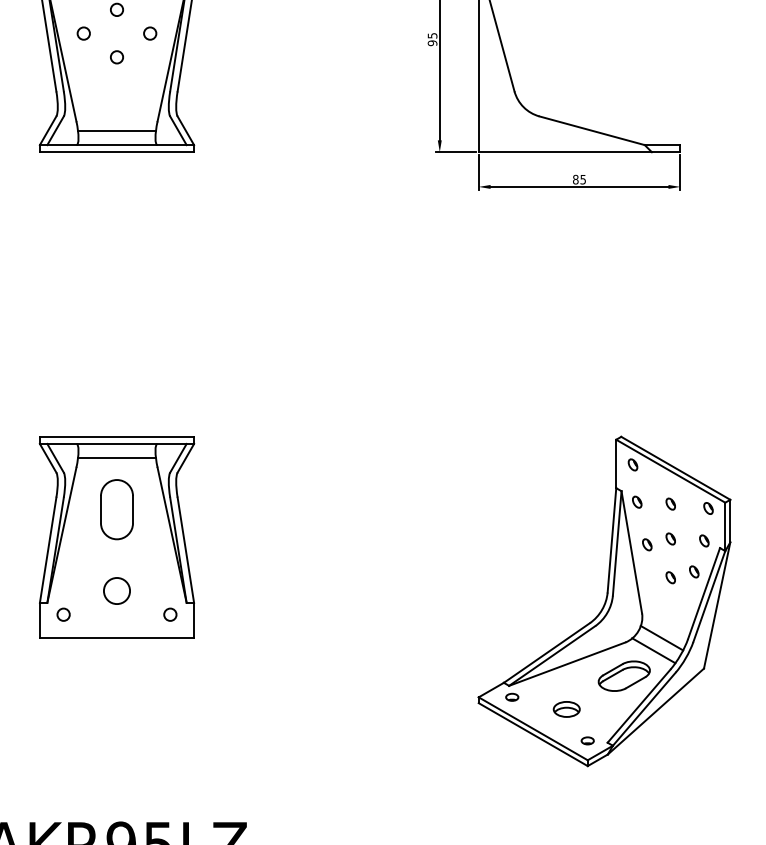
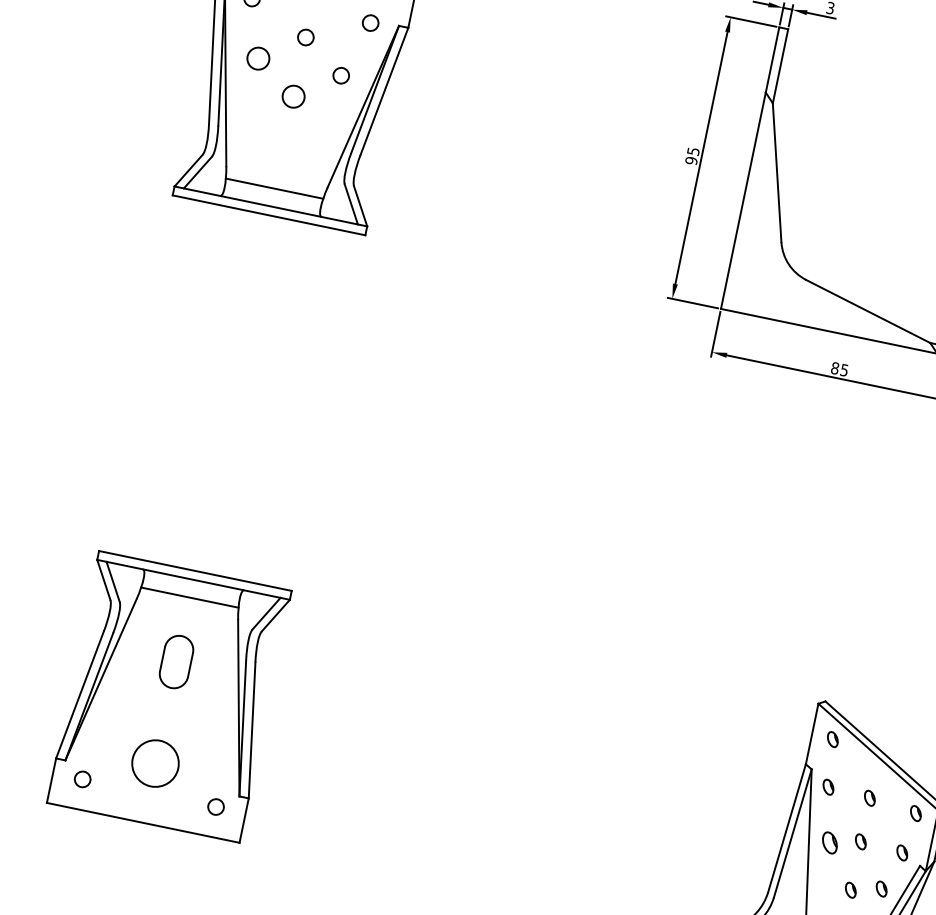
circle: (83, 33) -> (257, 58), size x1.4
circle: (116, 57) -> (292, 96), size x1.4
part: (116, 509) -> (175, 661), size x0.7
part: (647, 544) -> (830, 842), size x1.4
circle: (116, 590) -> (155, 762), size x1.4

